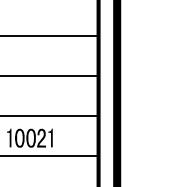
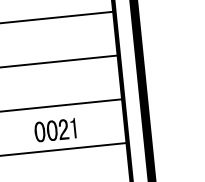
fill: (9, 137) -> (28, 132), removed

